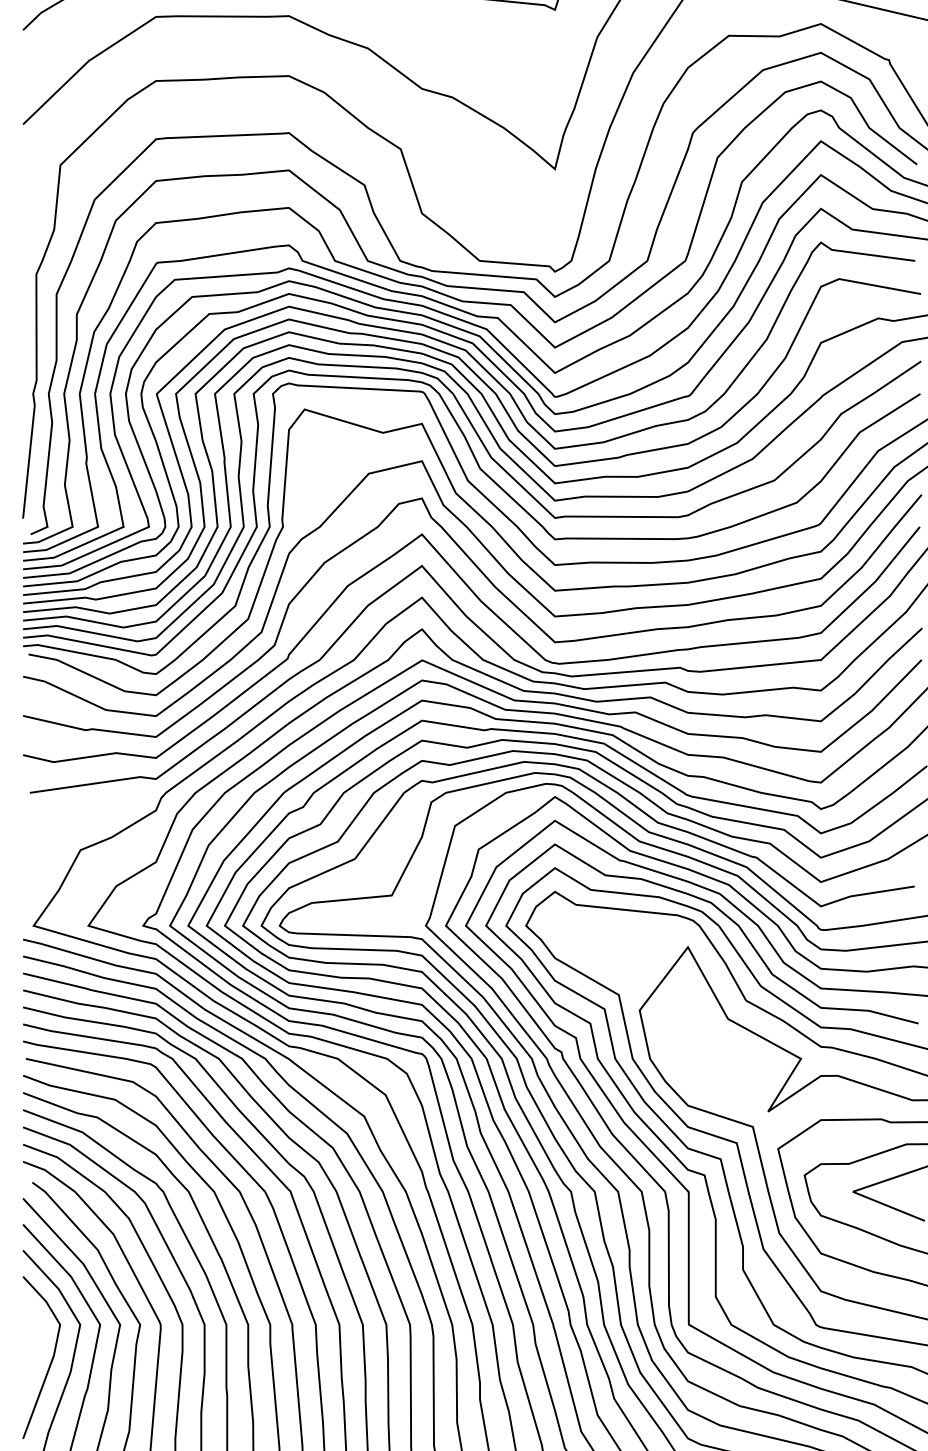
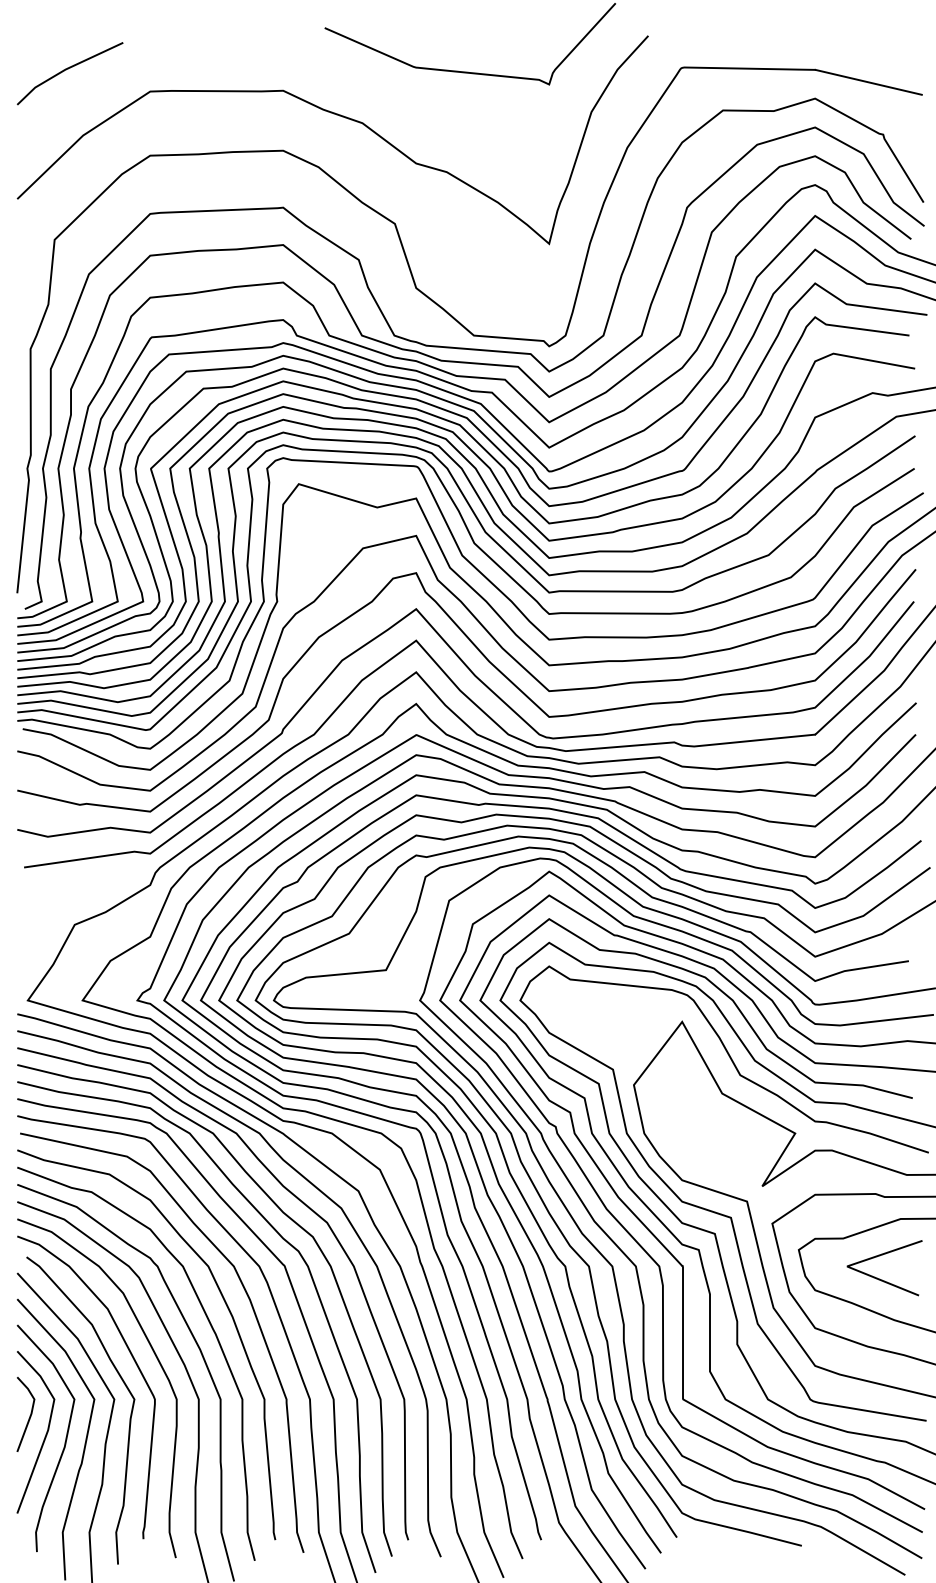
line: (35, 1340) -> (29, 1415), added

